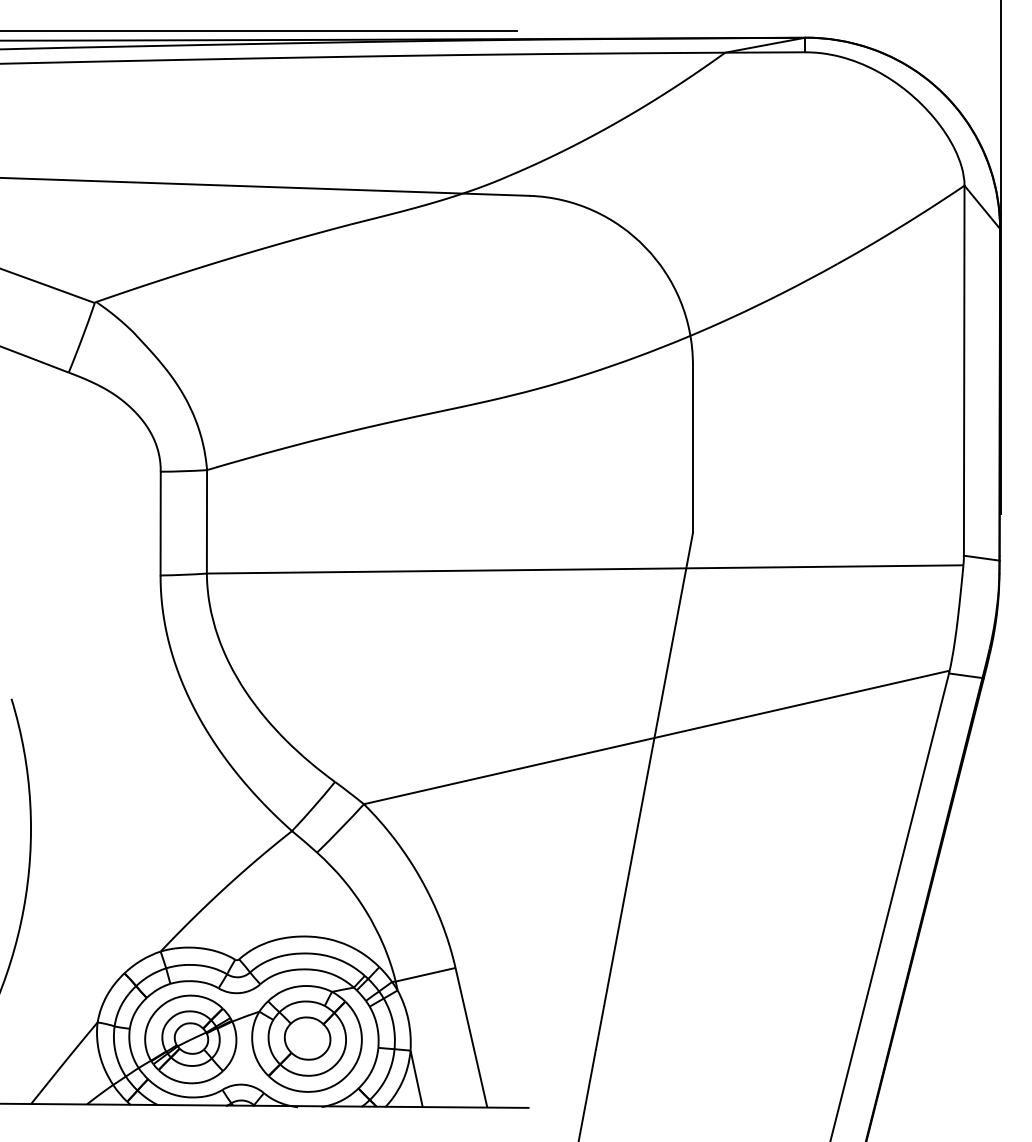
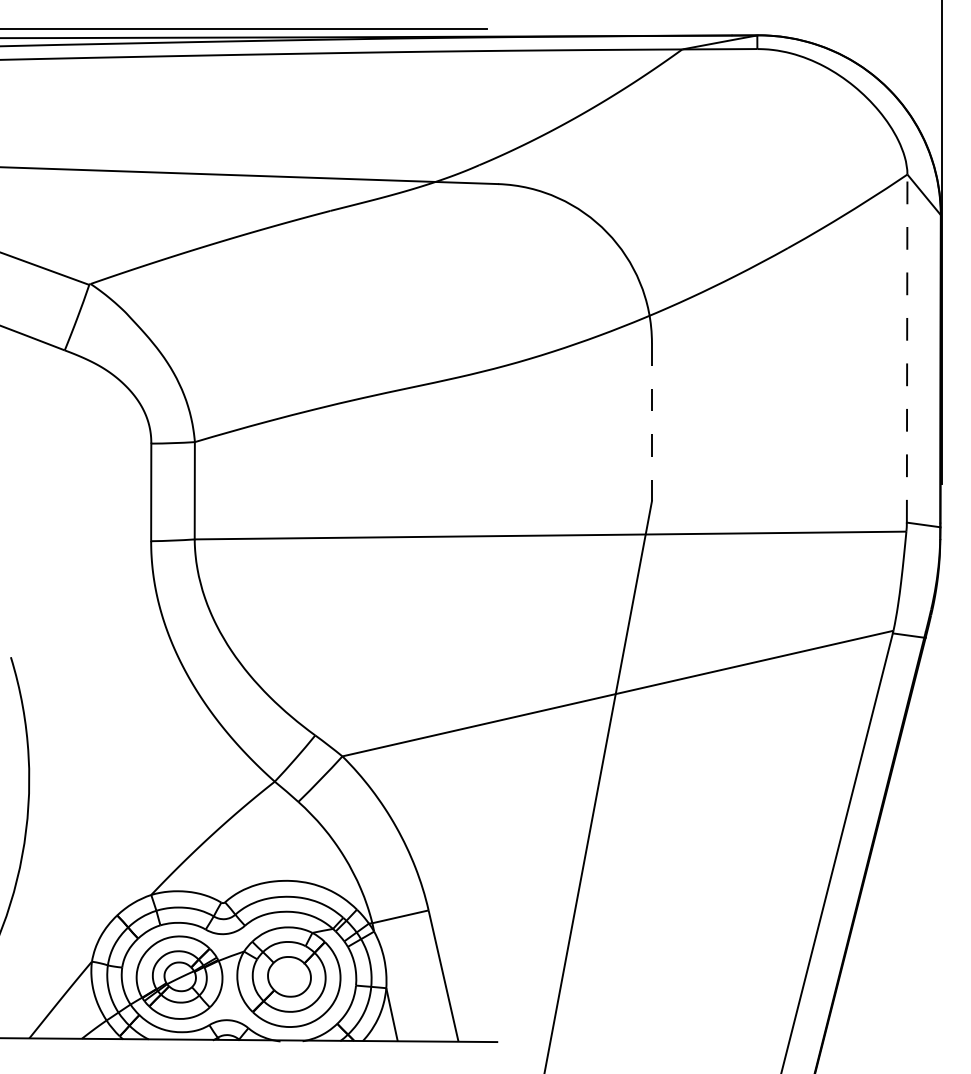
line: (964, 370) -> (907, 348), solid -> dashed
line: (692, 449) -> (651, 422), solid -> dashed

